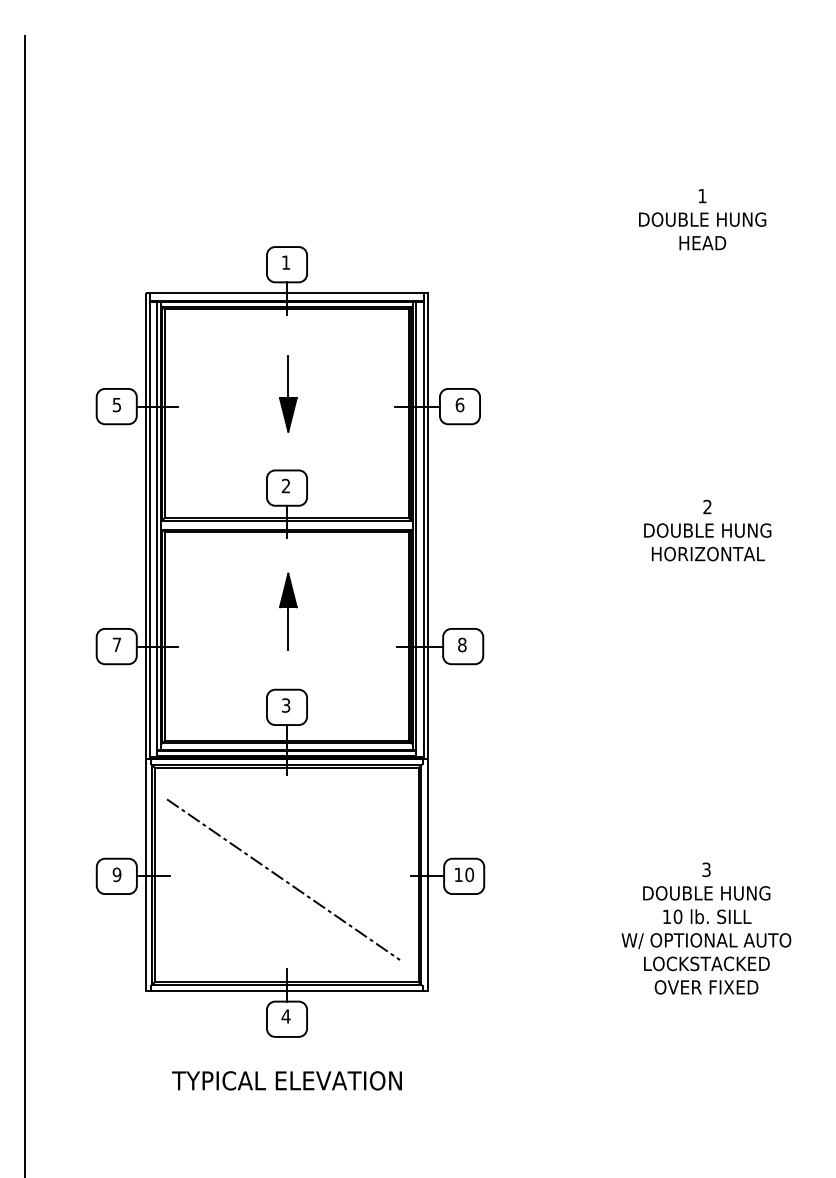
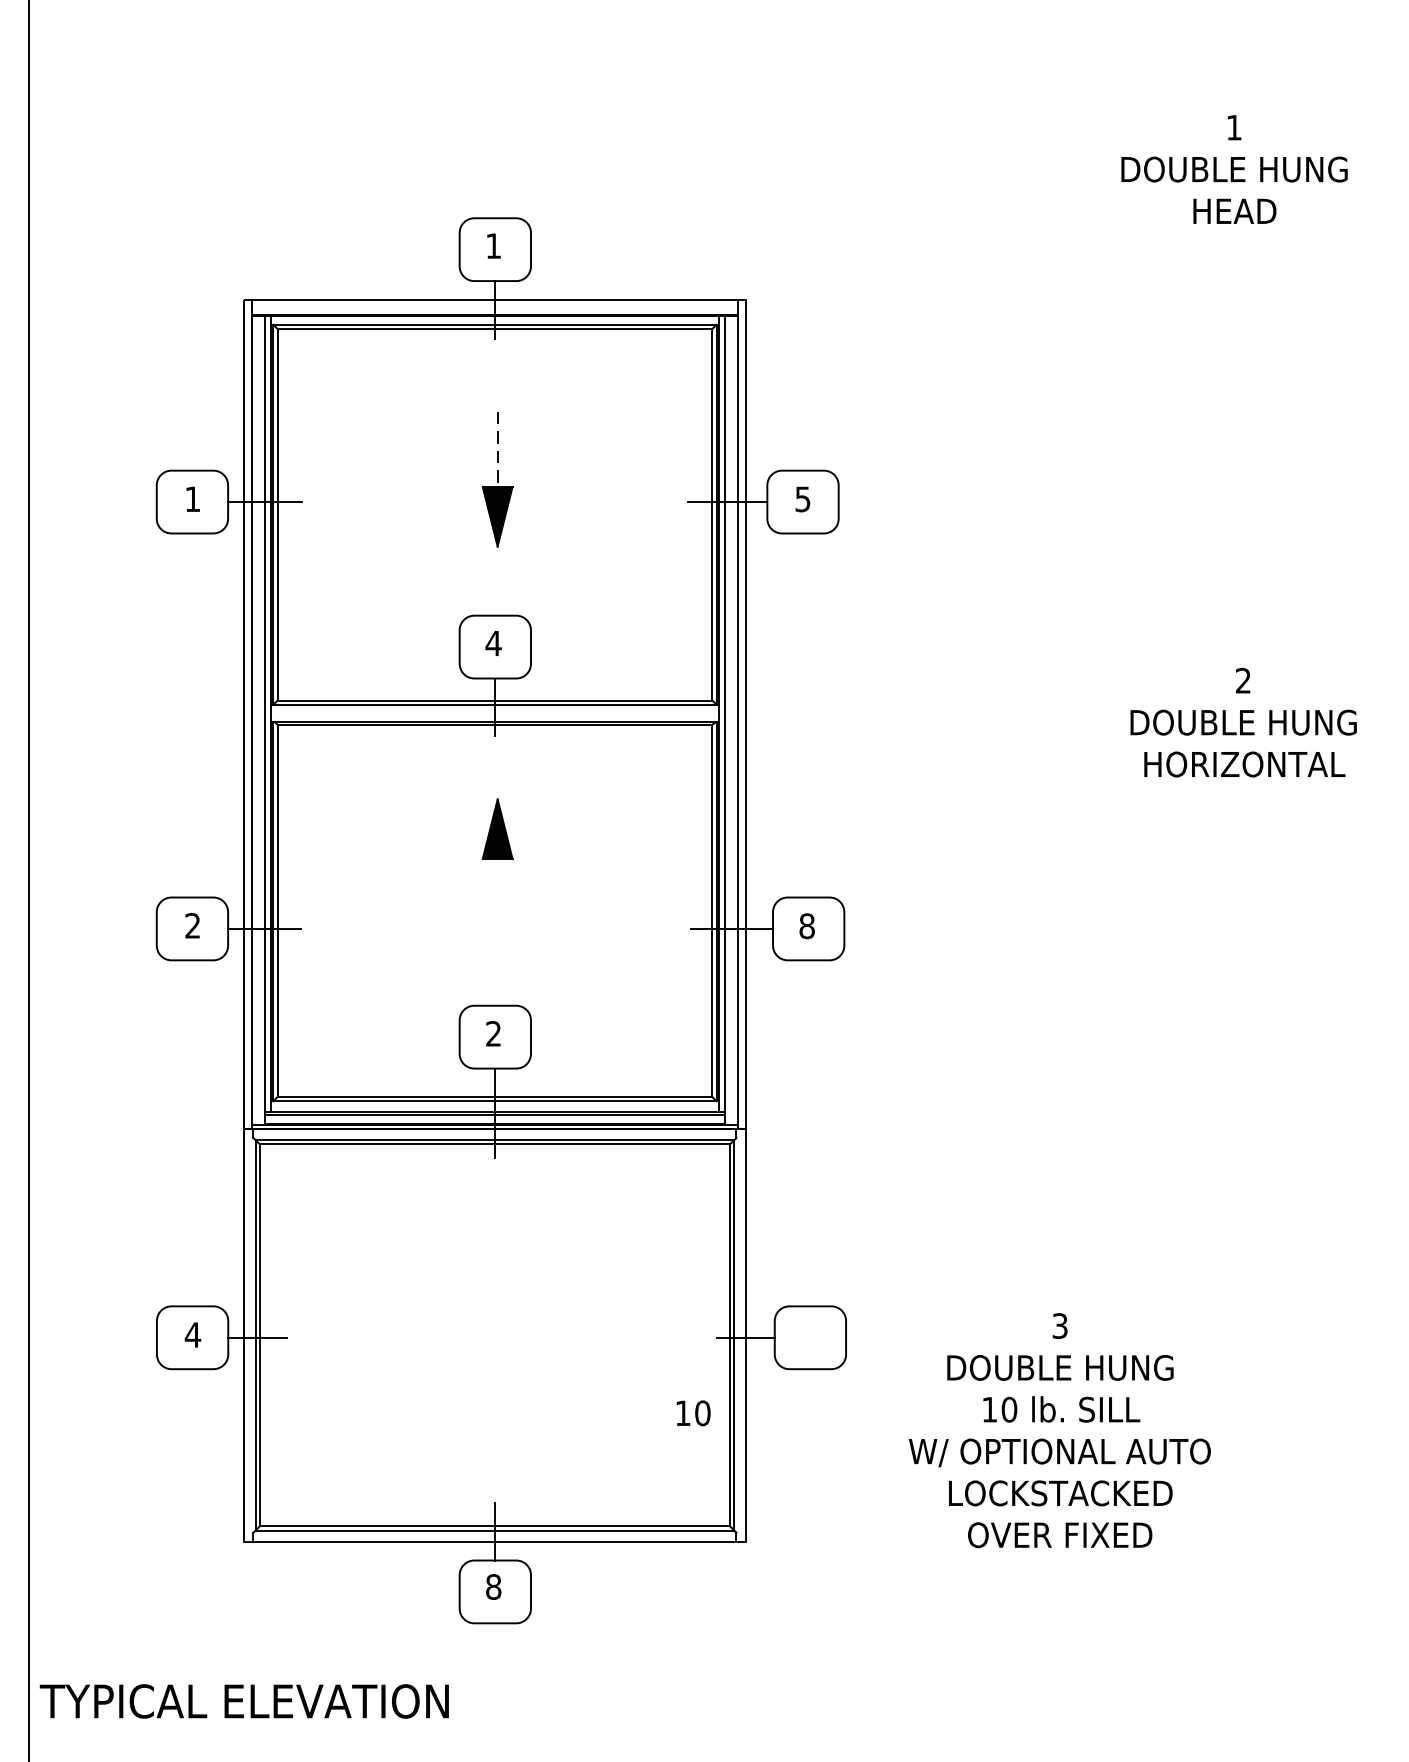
line: (288, 377) -> (497, 450), solid -> dashed
text: (459, 404) -> (802, 498), 6 -> 5
text: (116, 405) -> (191, 500), 5 -> 1
text: (285, 485) -> (492, 642), 2 -> 4
line: (288, 628) -> (497, 896), removed
text: (116, 644) -> (191, 925), 7 -> 2
text: (286, 705) -> (494, 1033), 3 -> 2
text: (116, 874) -> (191, 1334), 9 -> 4
text: (464, 874) -> (693, 1412), moved
line: (283, 879) -> (489, 1343), removed
text: (706, 928) -> (1060, 1430), moved
text: (285, 1016) -> (492, 1586), 4 -> 8
text: (286, 1080) -> (243, 1700), moved

